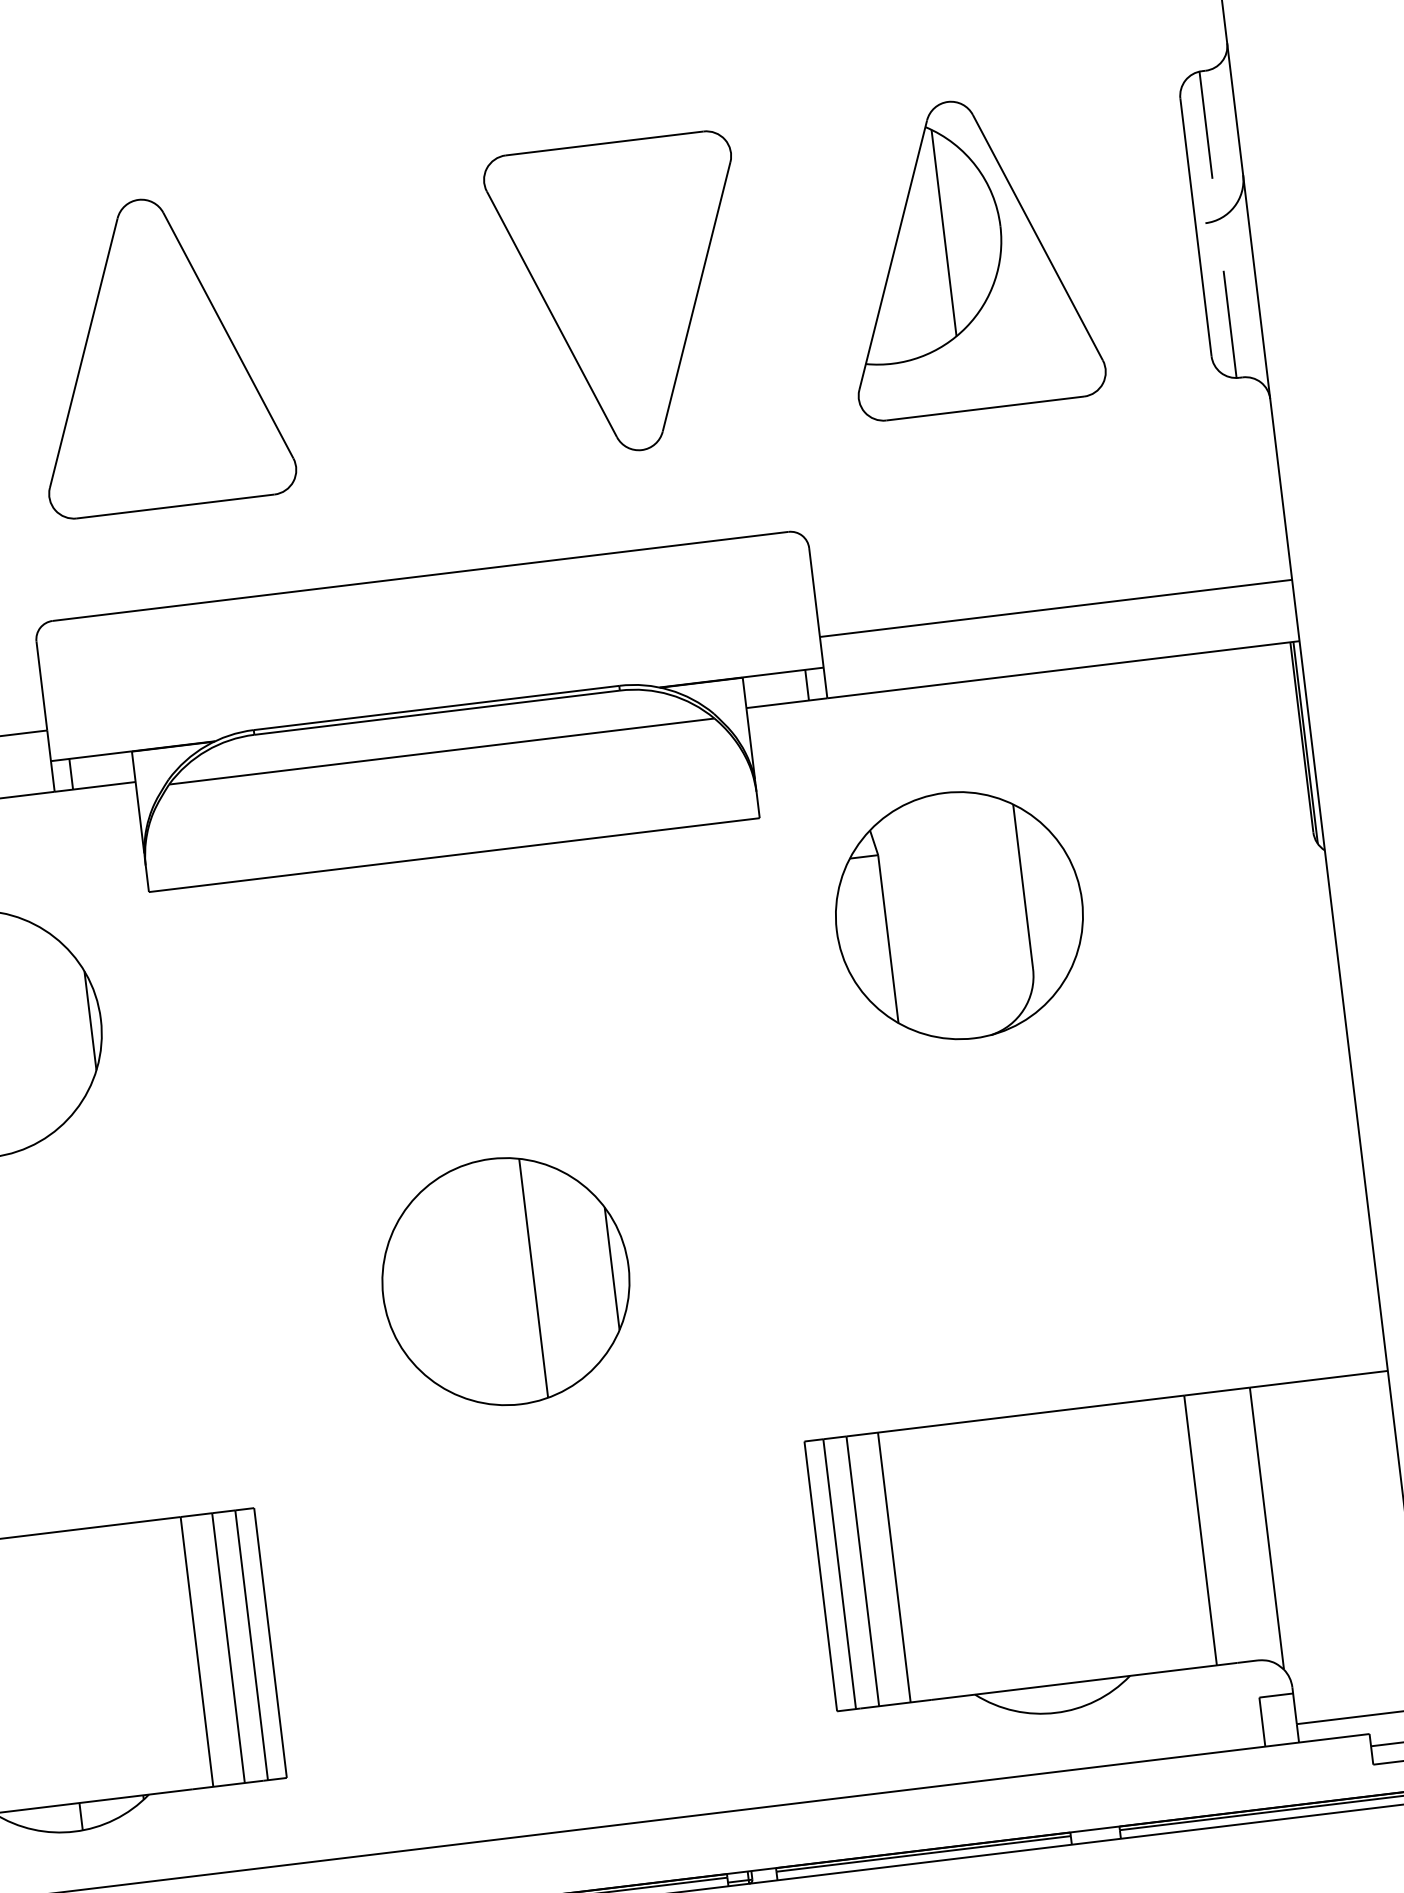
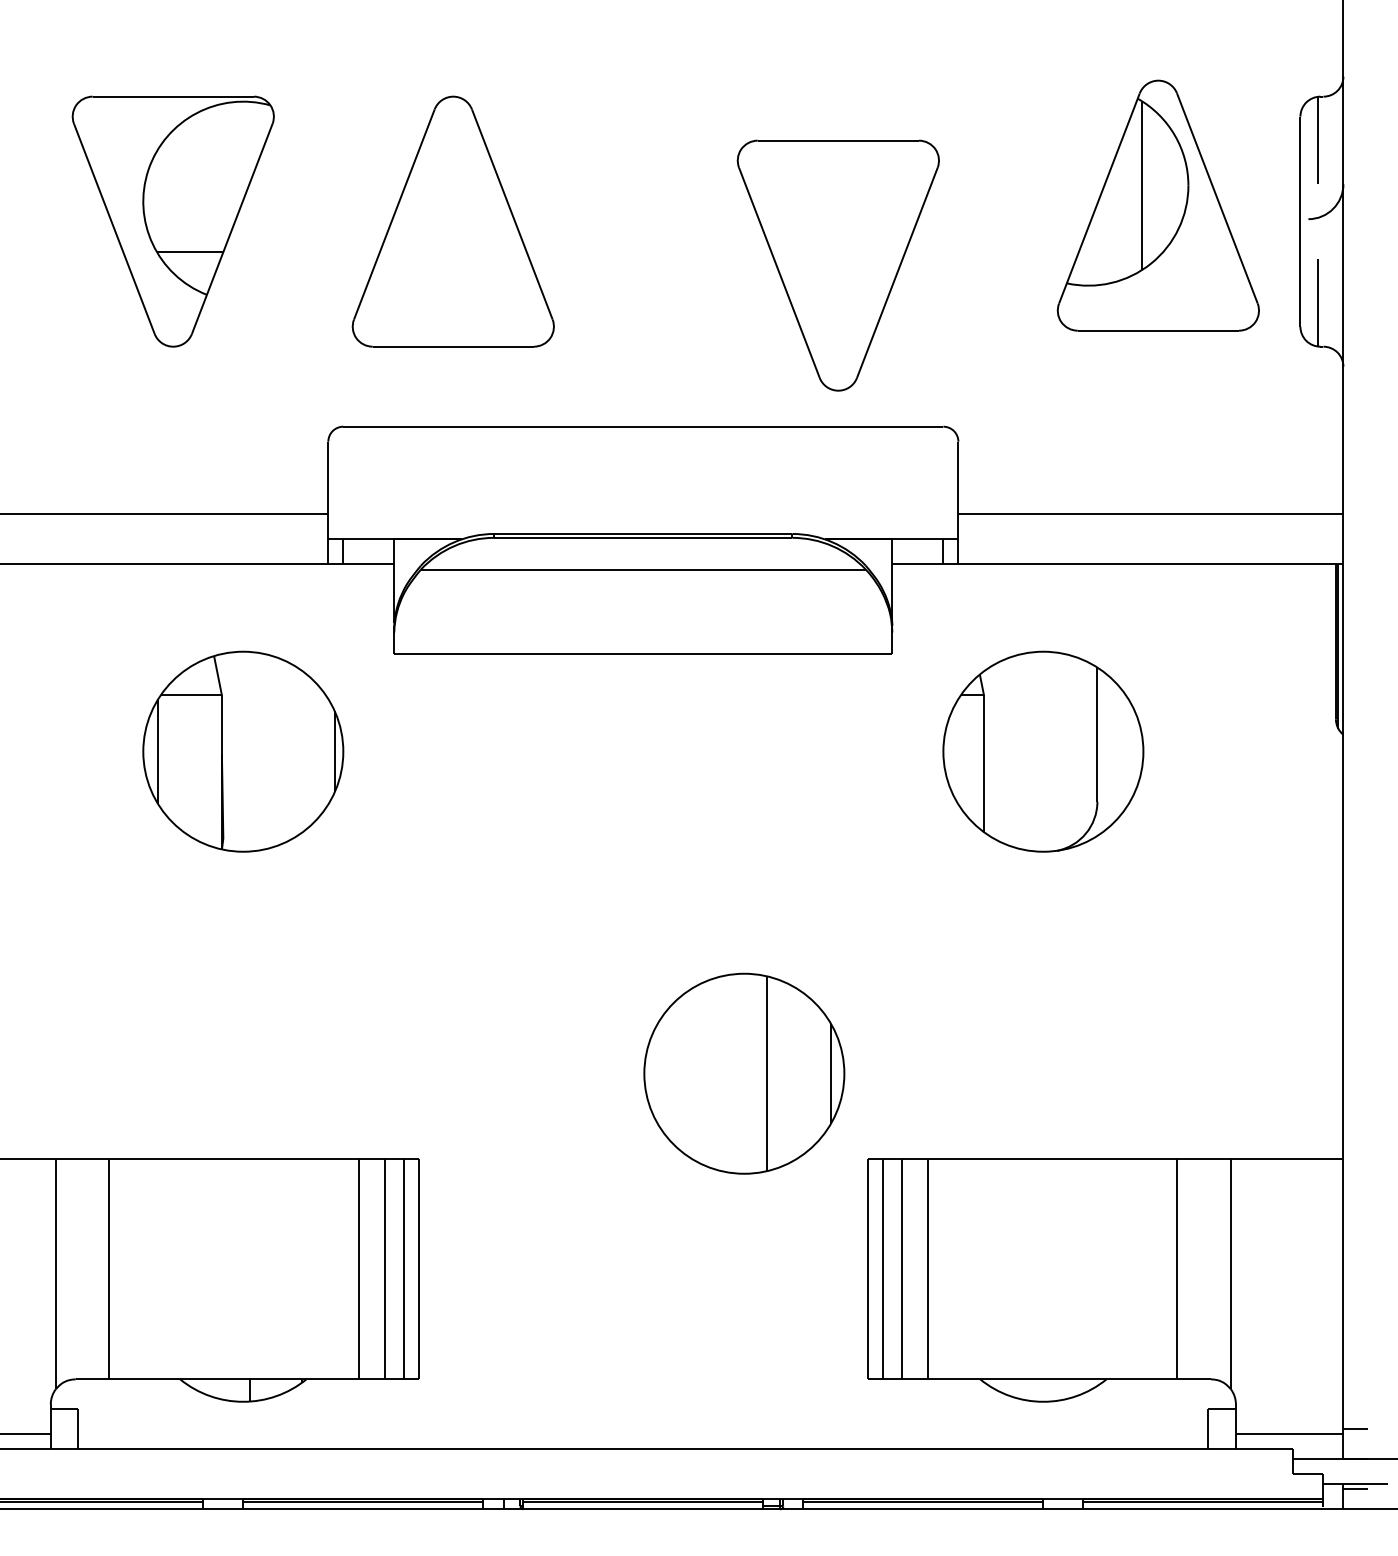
part: (965, 255) -> (1157, 205), moved
part: (622, 296) -> (837, 265), moved
part: (506, 1281) -> (744, 1073), moved

